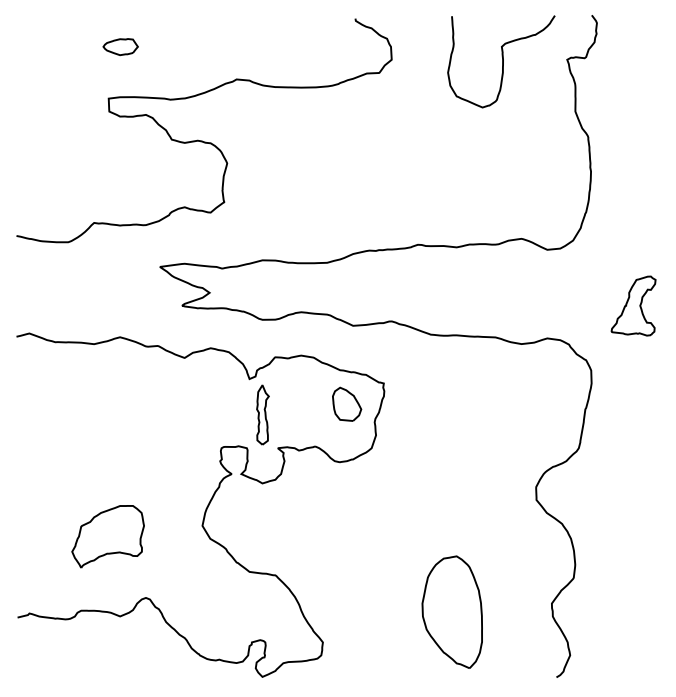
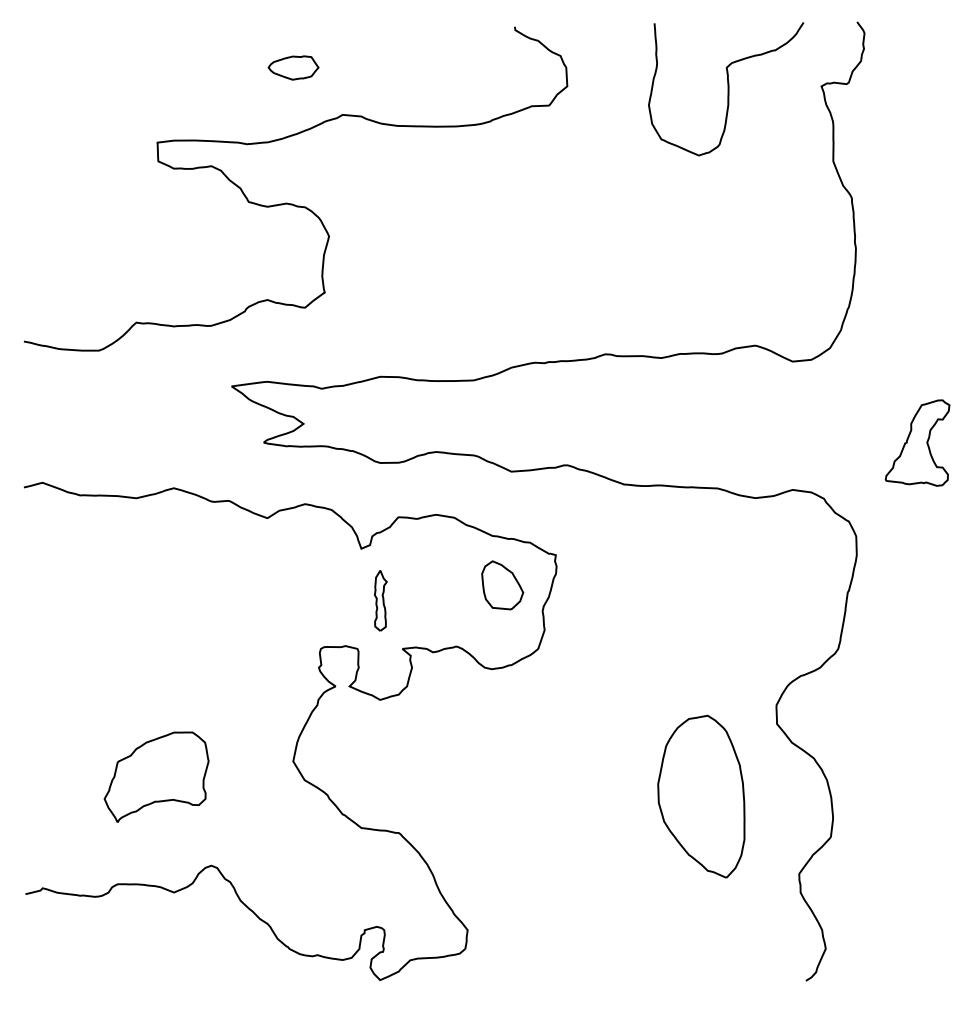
part: (120, 47) -> (293, 68), moved
part: (262, 414) -> (380, 600), size x0.7
part: (451, 611) -> (700, 795), moved

